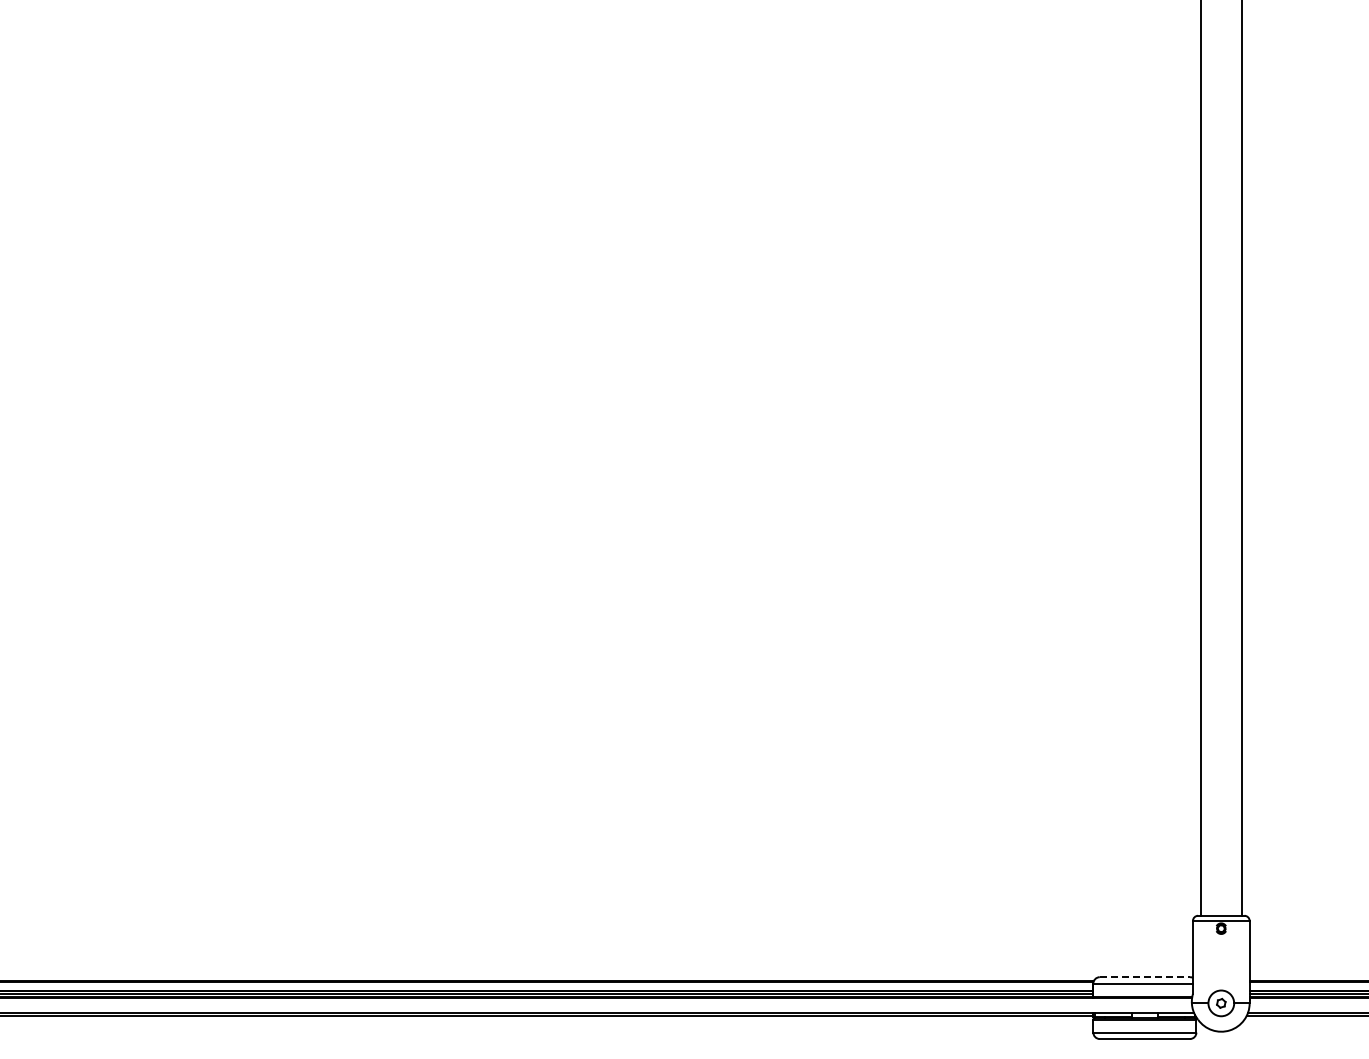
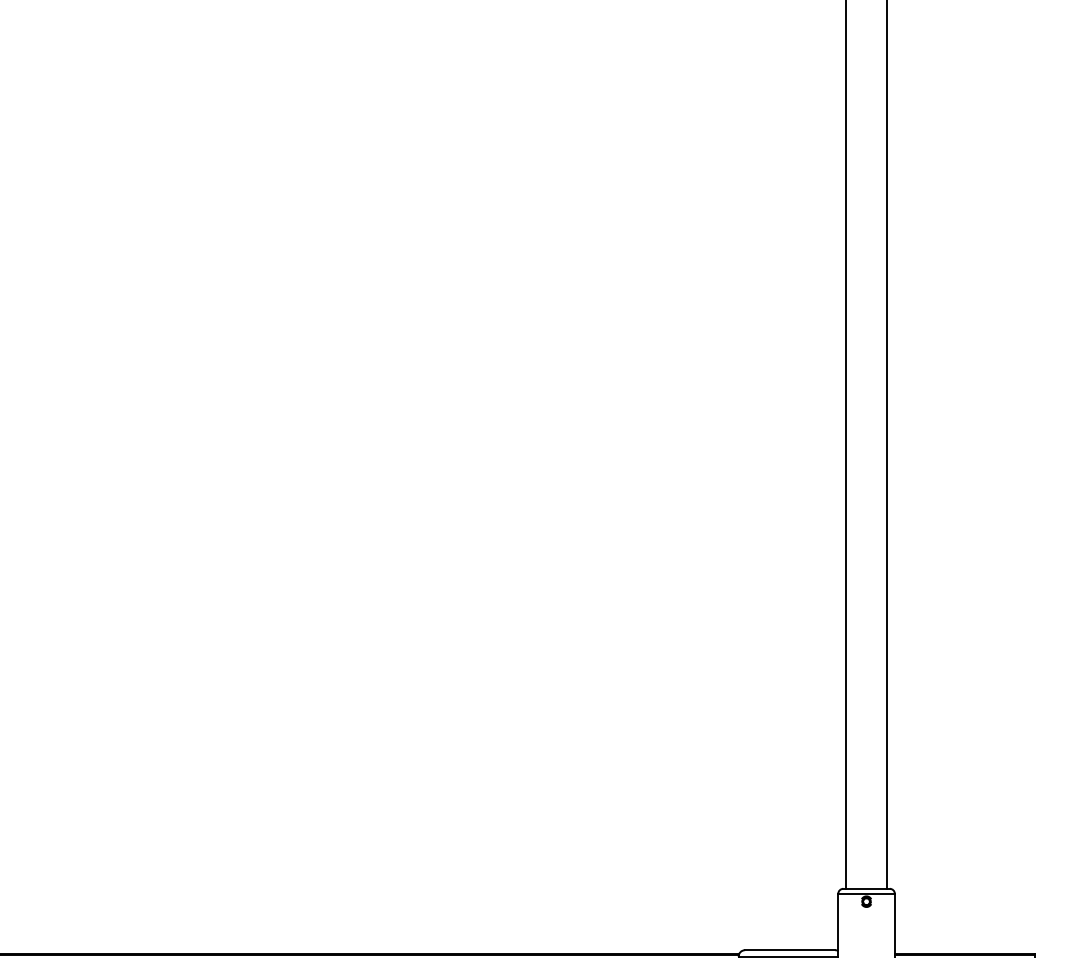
line: (1145, 977) -> (790, 950), dashed -> solid

